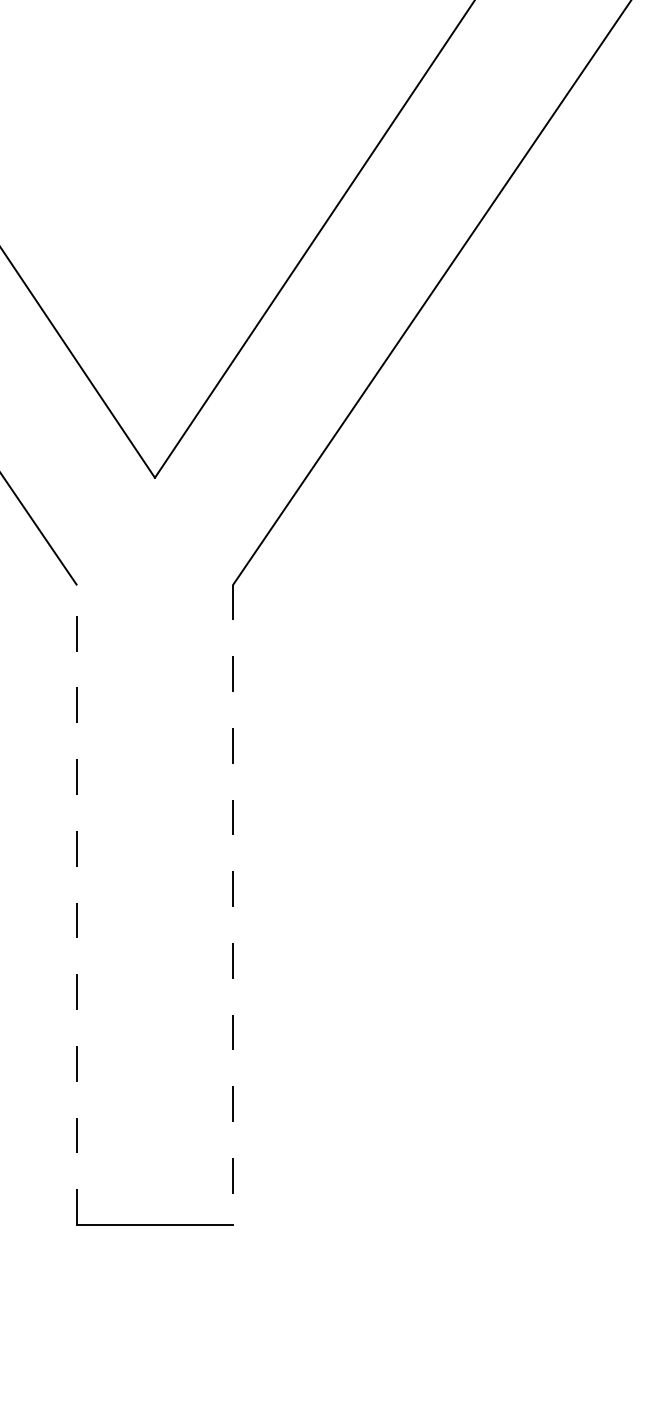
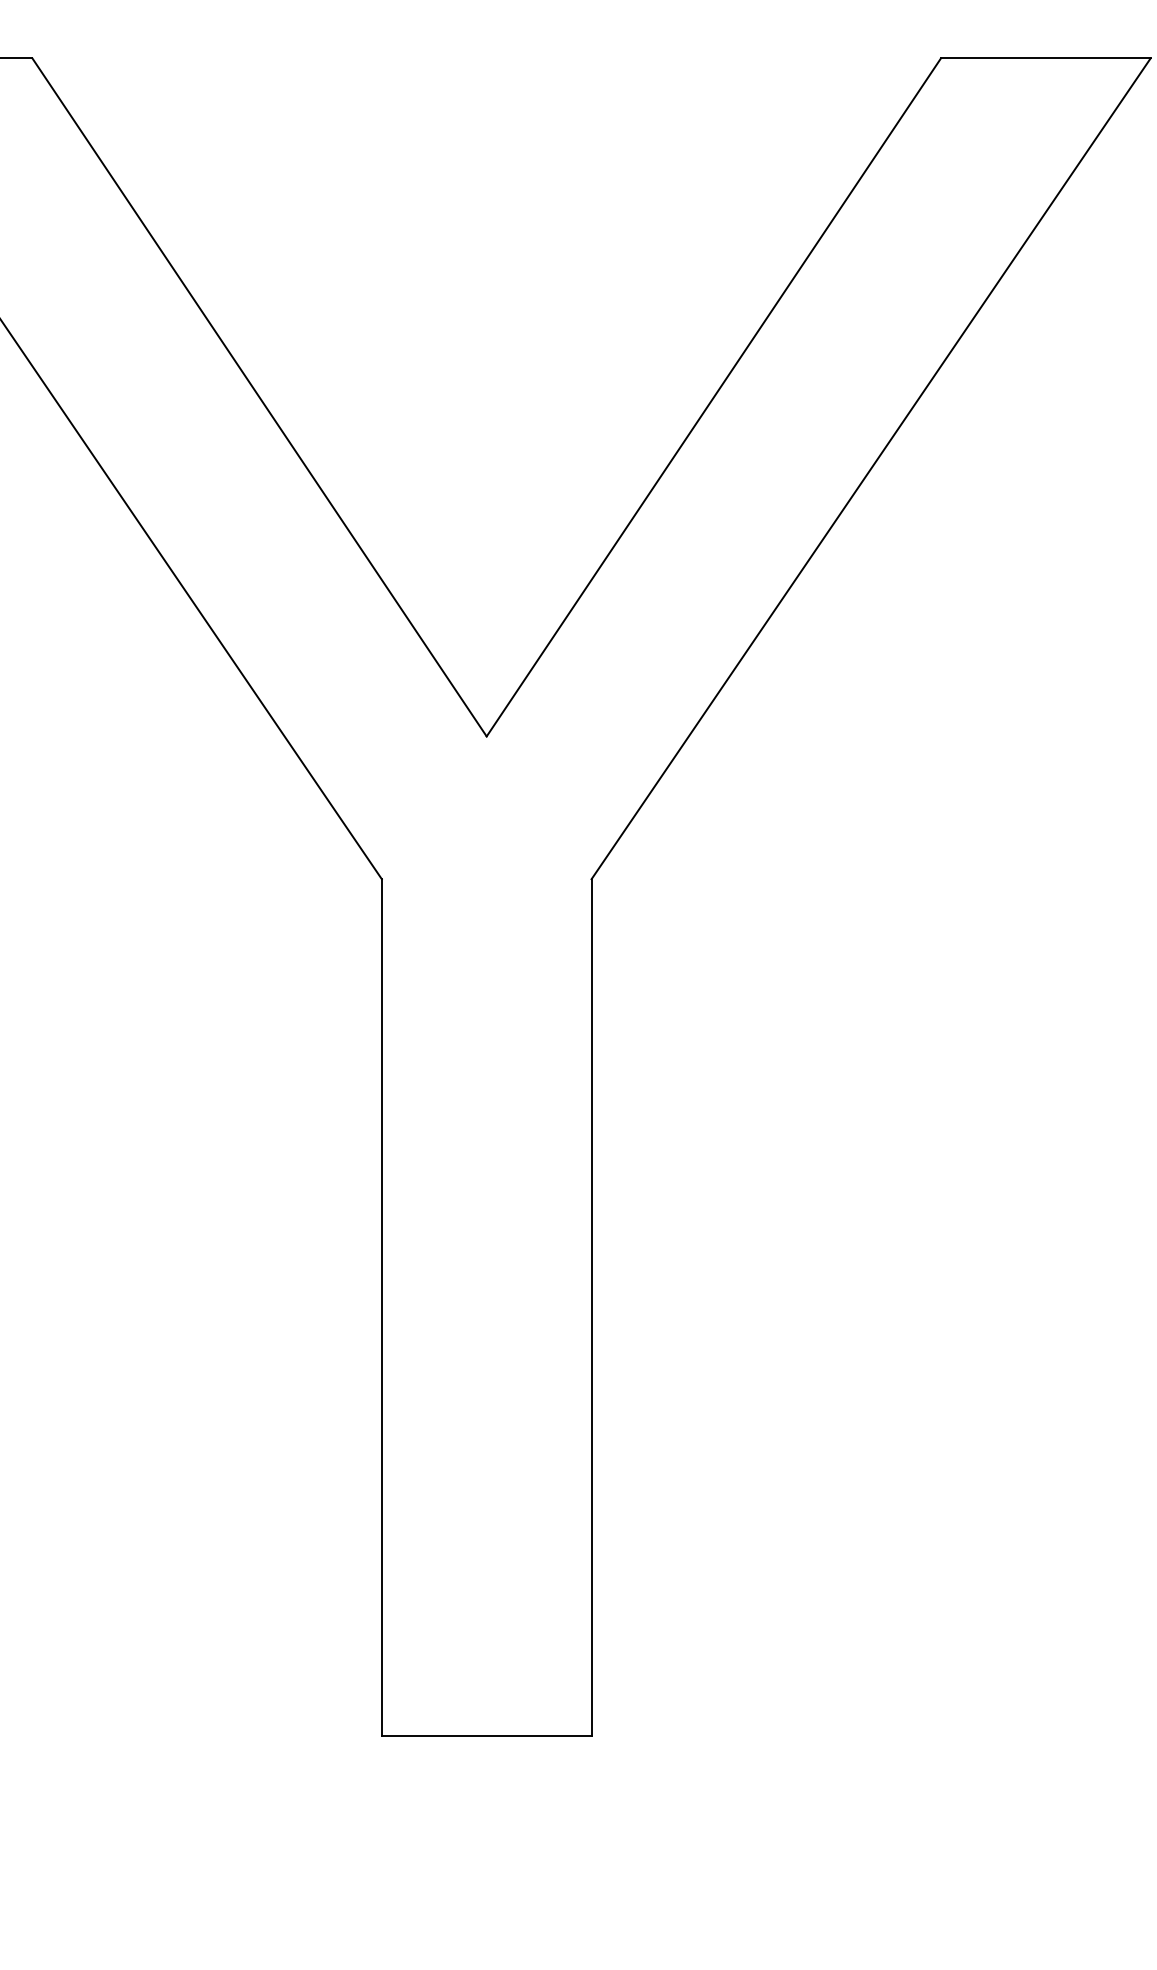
line: (76, 904) -> (381, 1307), dashed -> solid
line: (233, 905) -> (591, 1308), dashed -> solid

